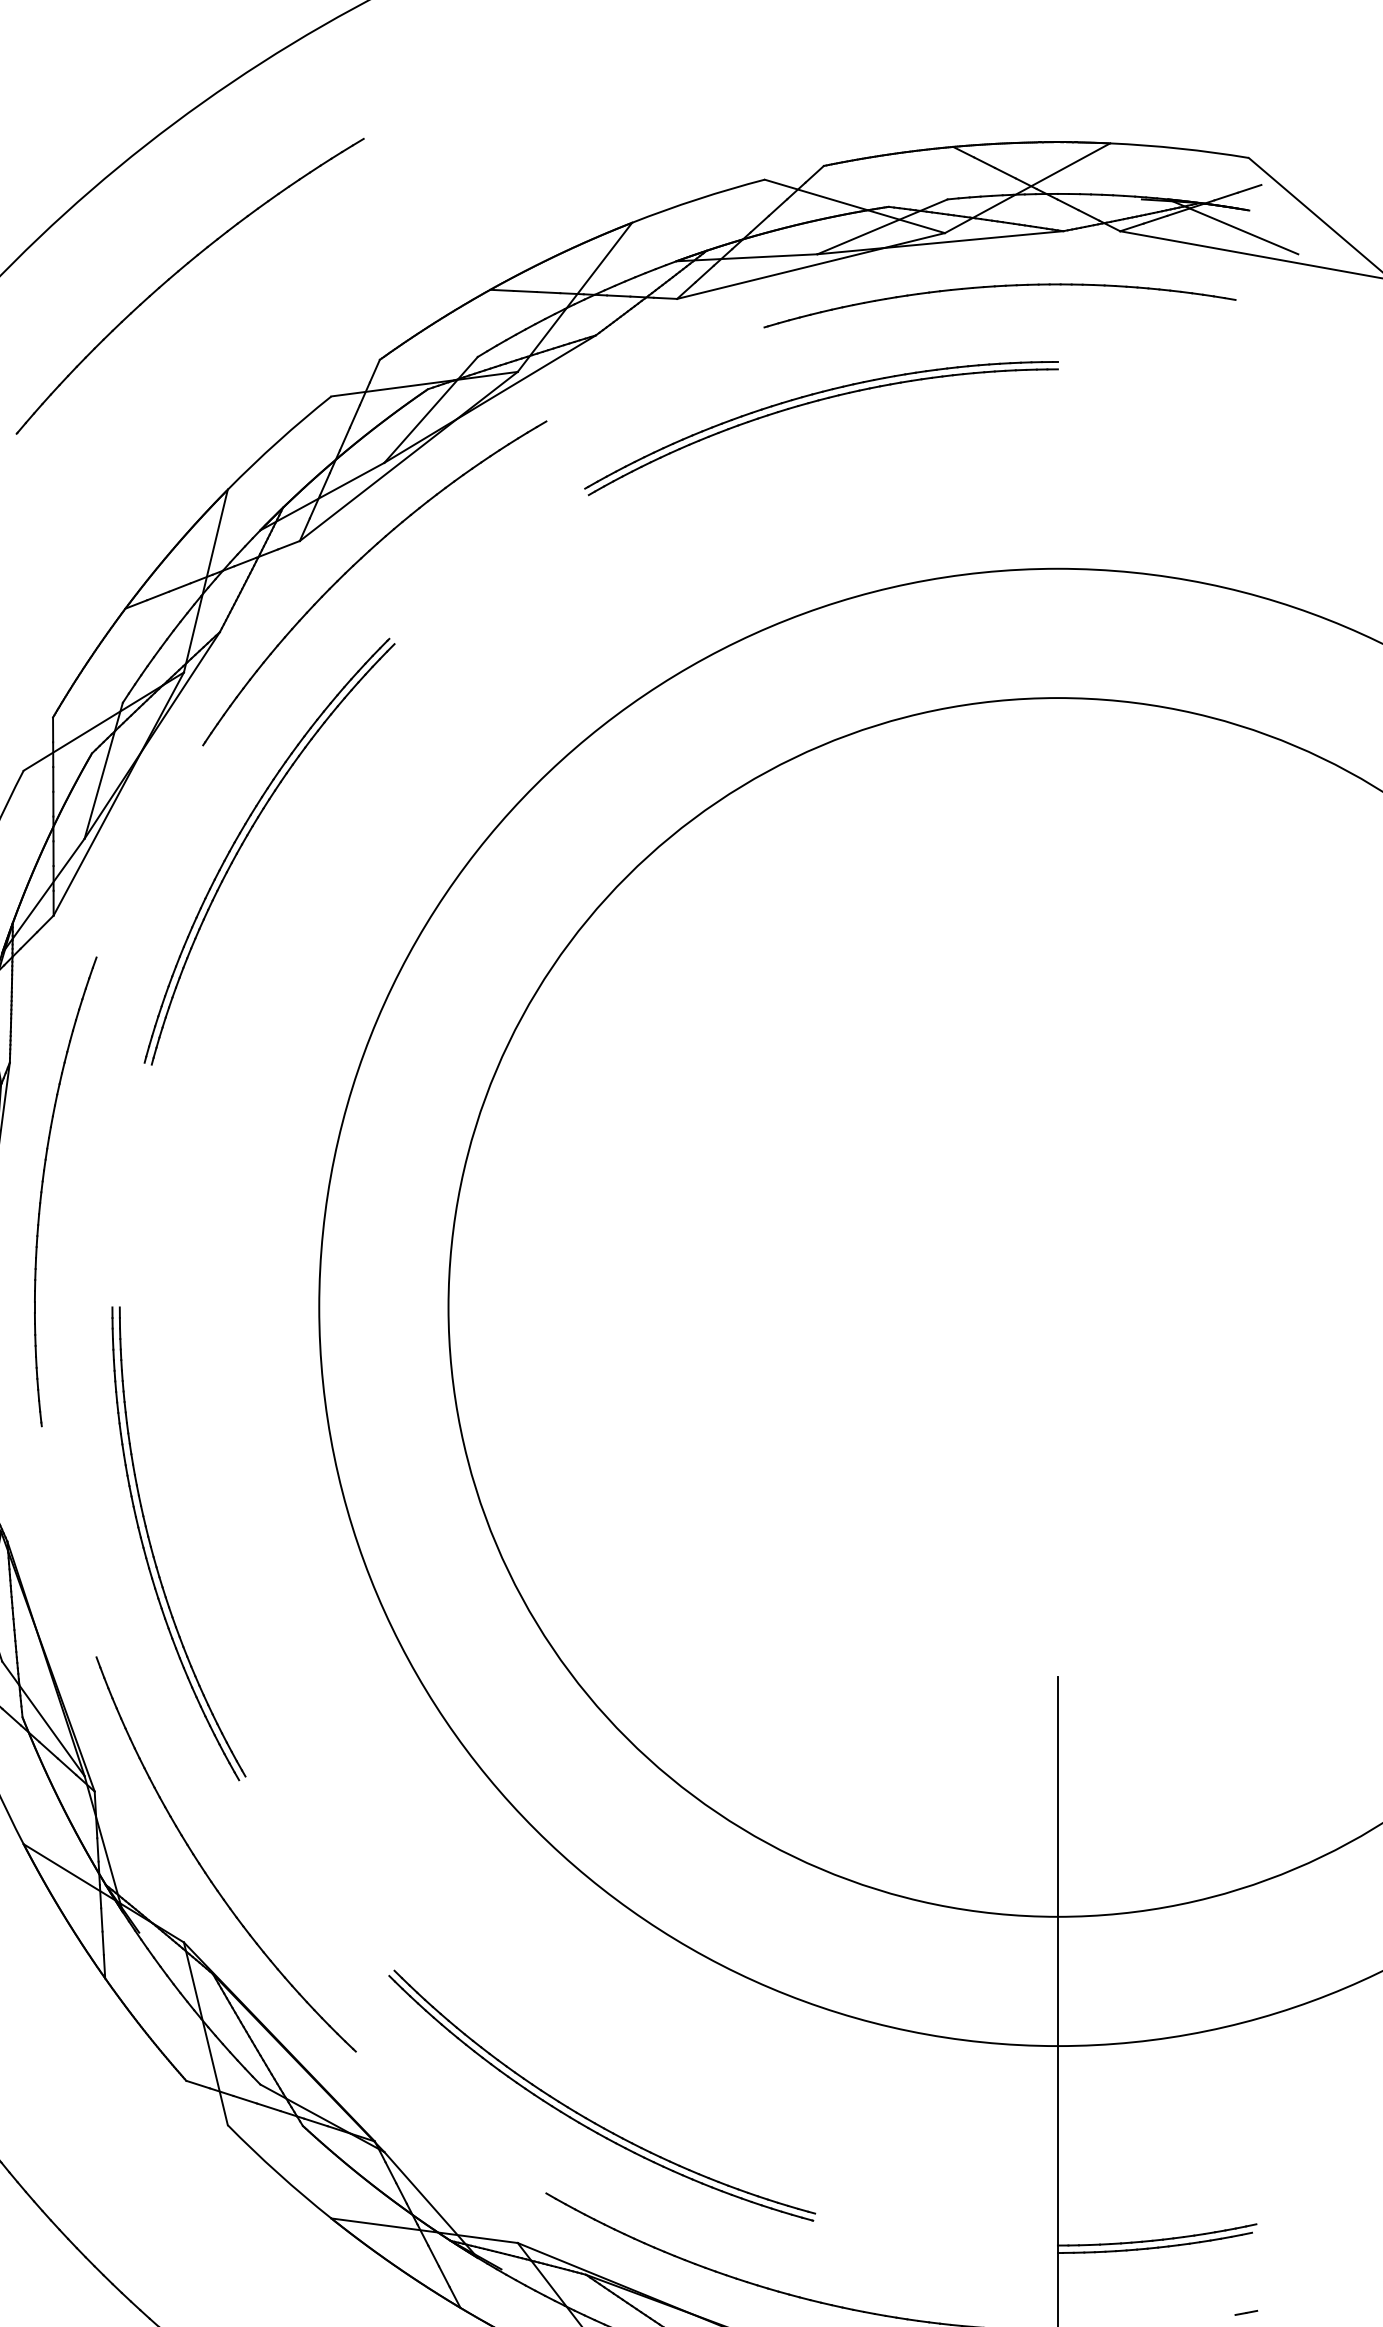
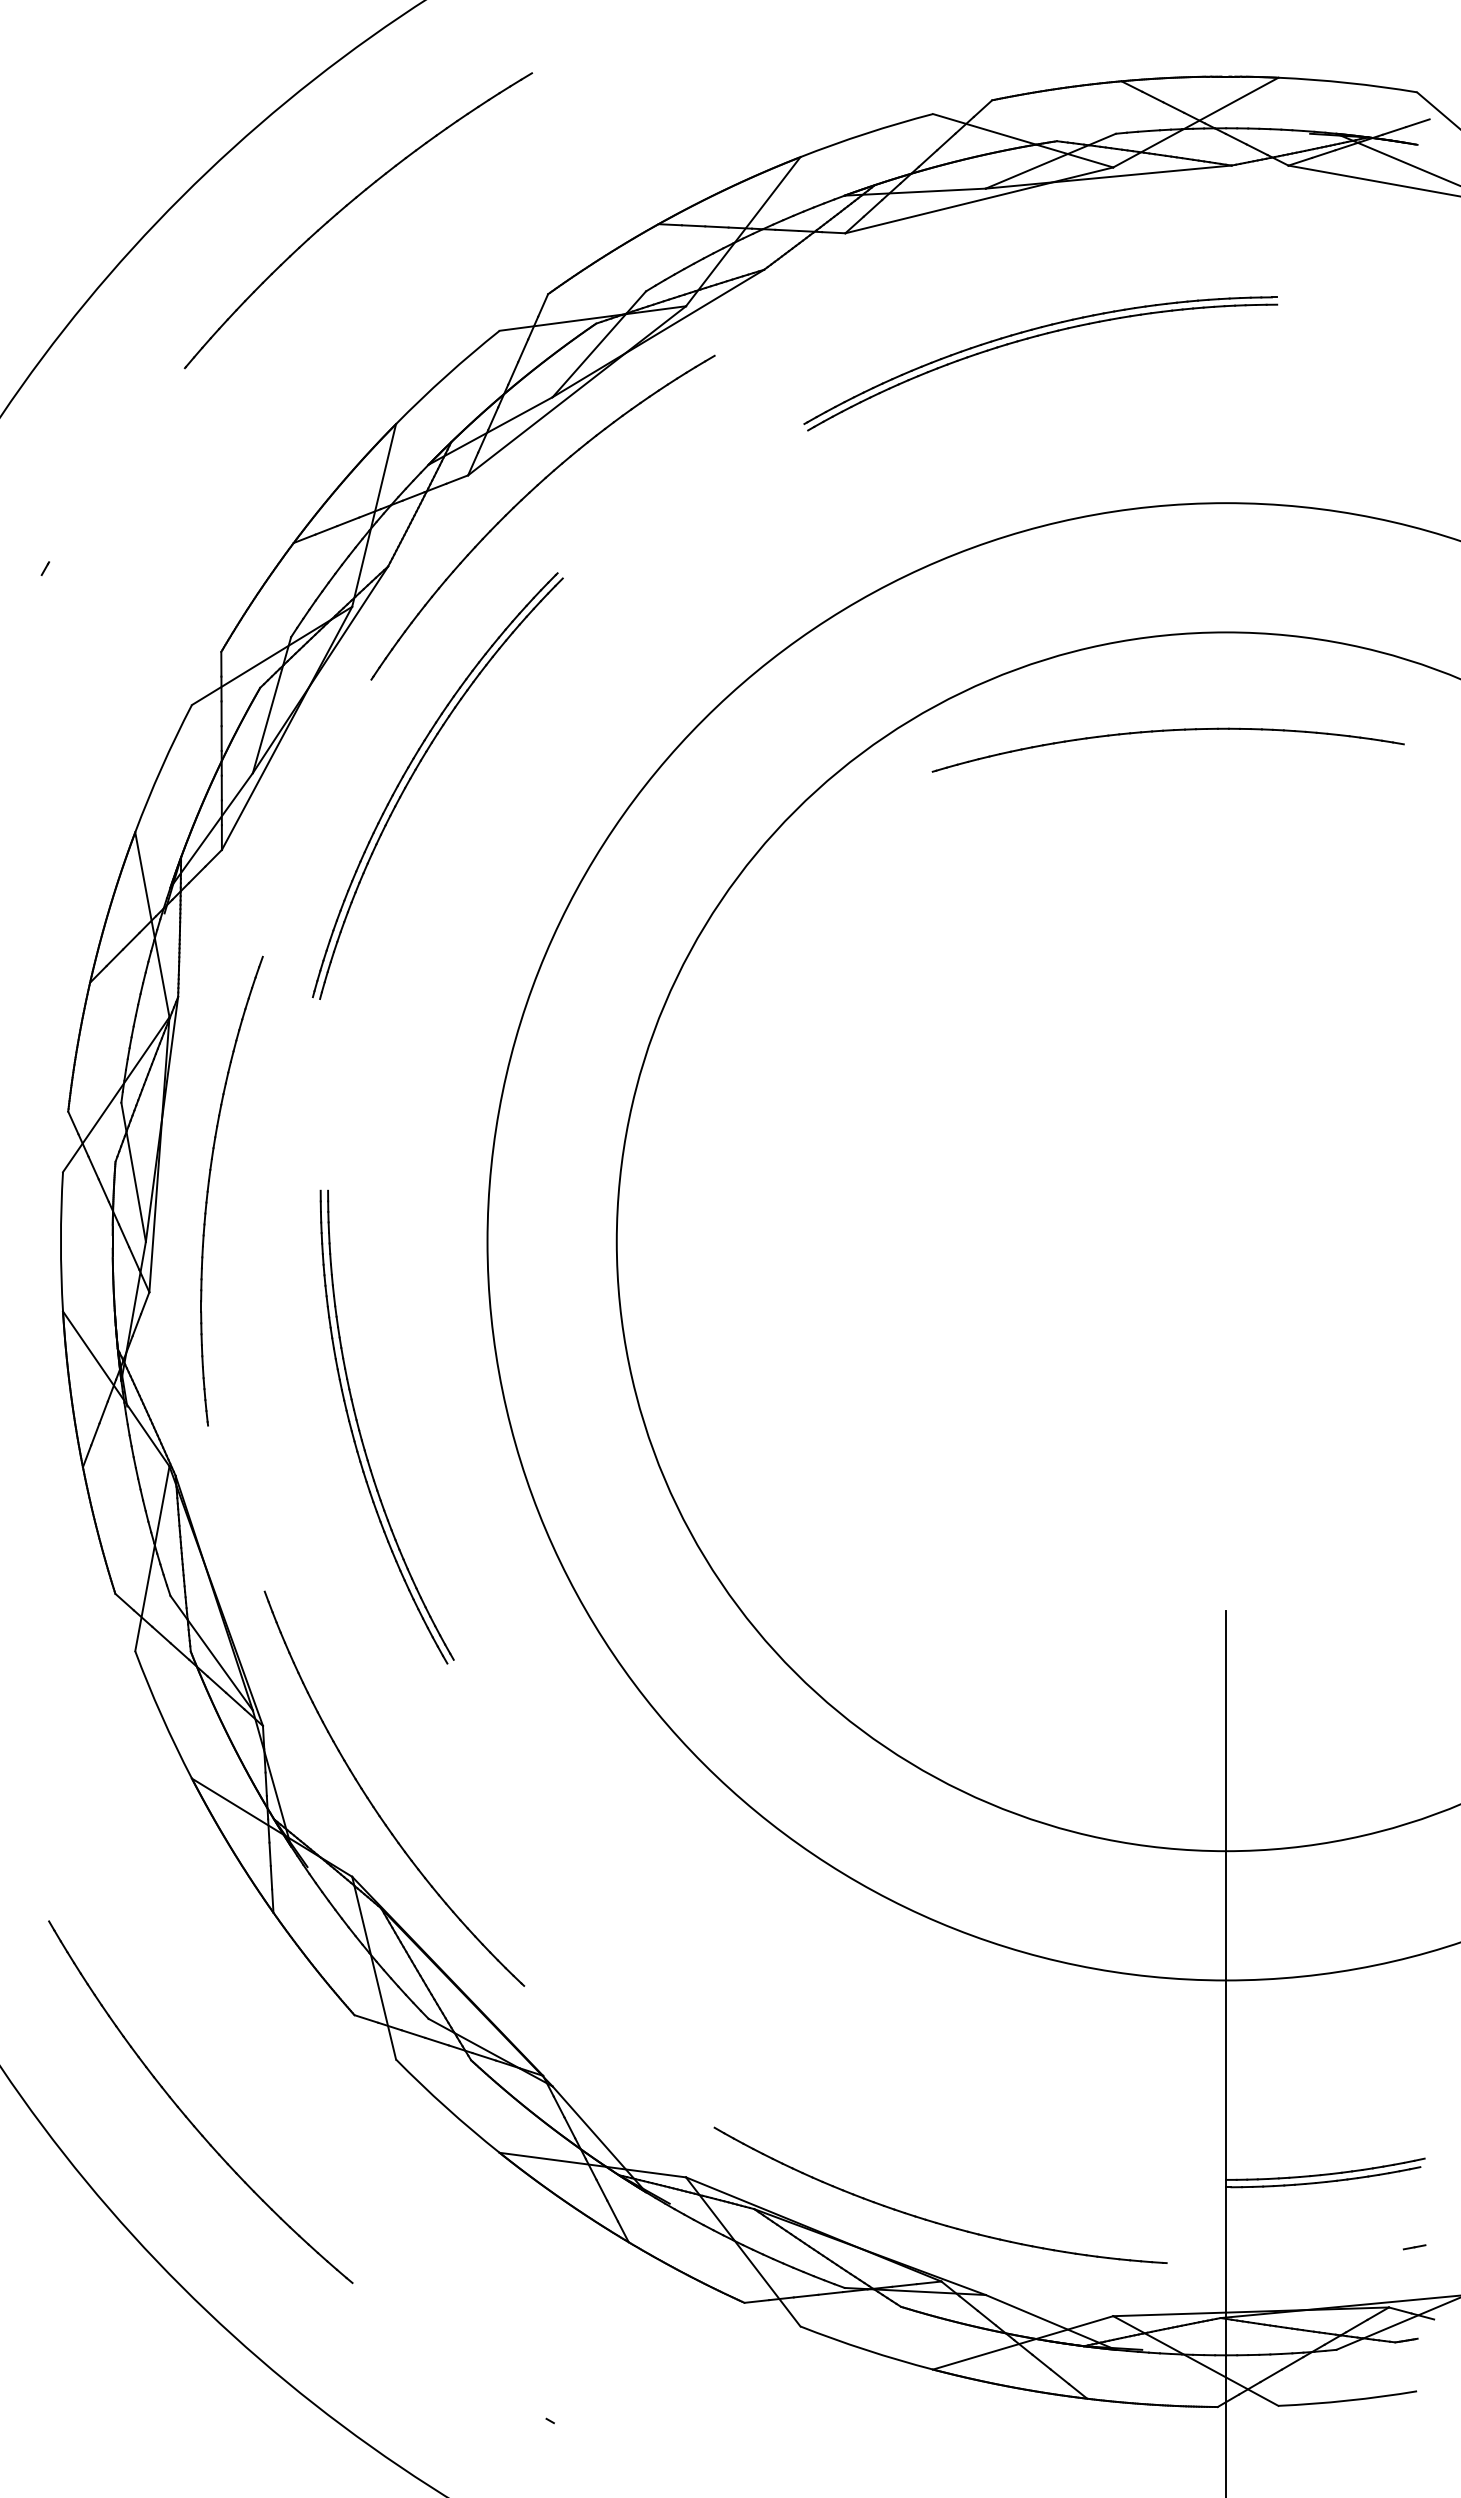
part: (999, 287) -> (1167, 731), moved
part: (813, 403) -> (1032, 338), moved
part: (43, 1187) -> (209, 1186), moved
part: (153, 1551) -> (361, 1434), moved
part: (590, 2119) -> (758, 2053), removed

